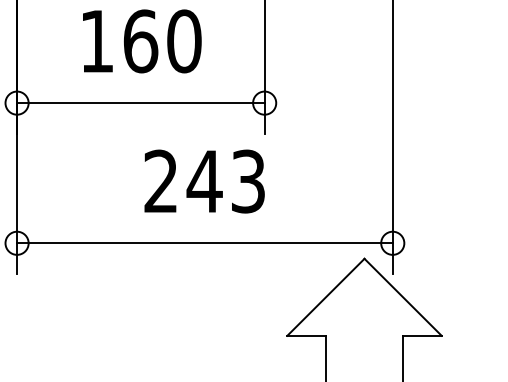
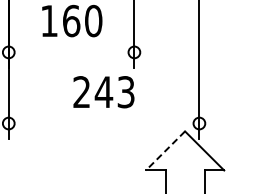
line: (140, 103) -> (71, 52), removed
line: (203, 243) -> (103, 123), removed
line: (325, 296) -> (165, 150), solid -> dashed

